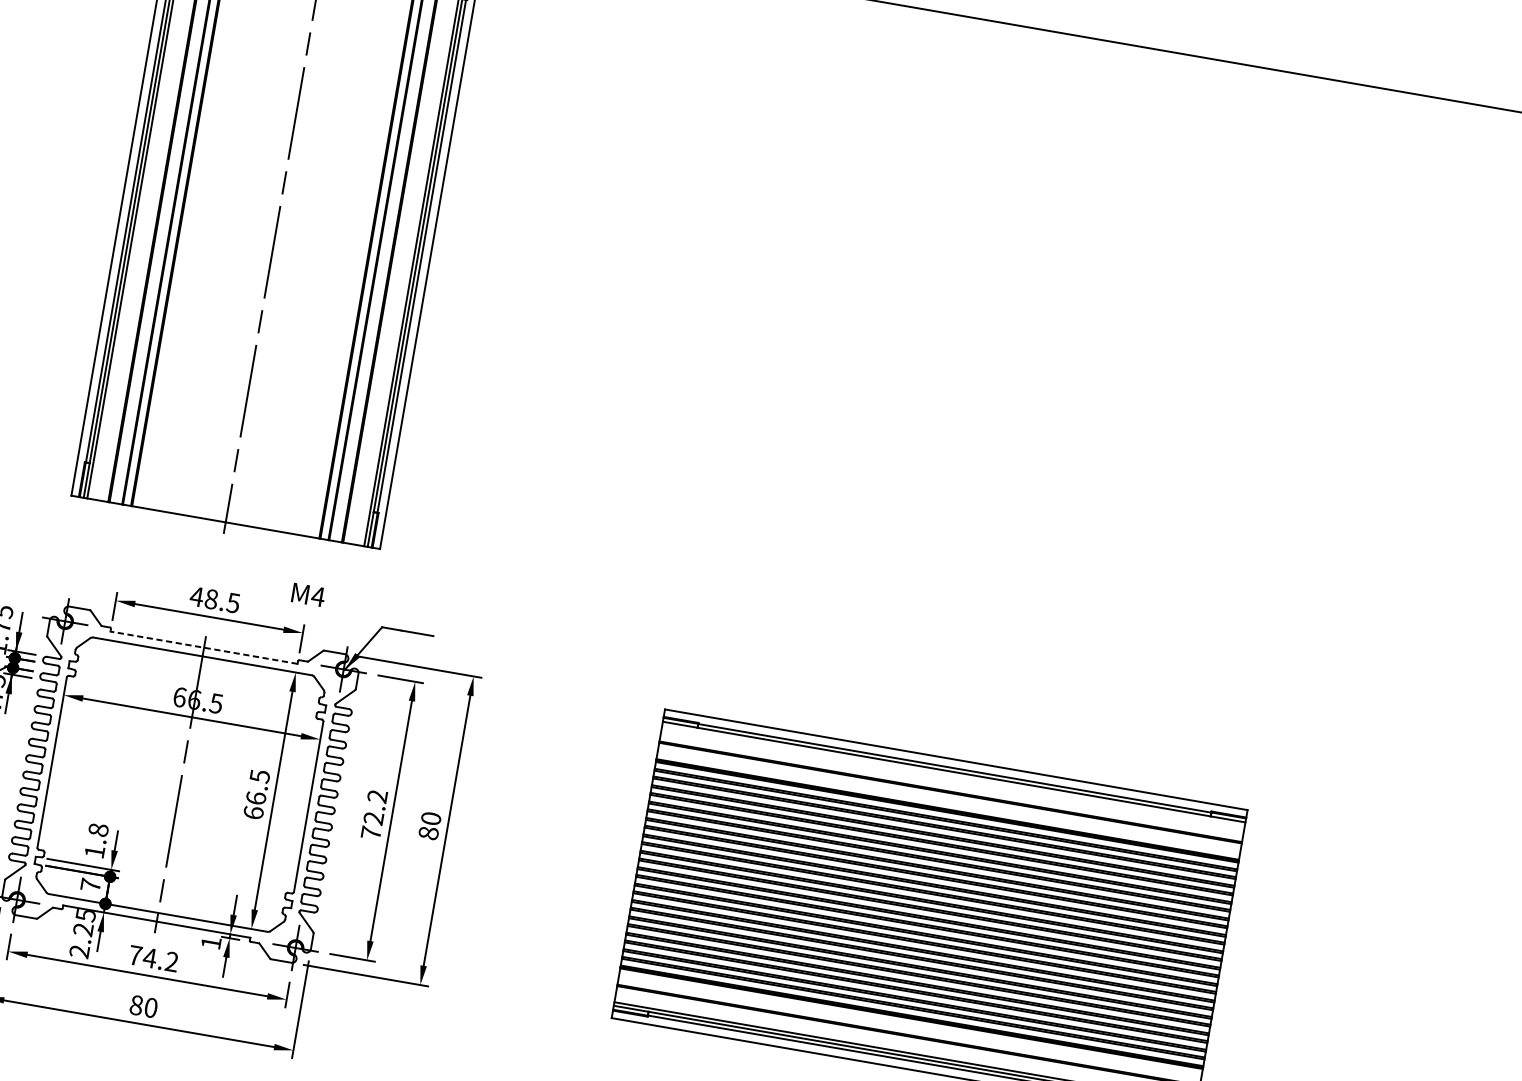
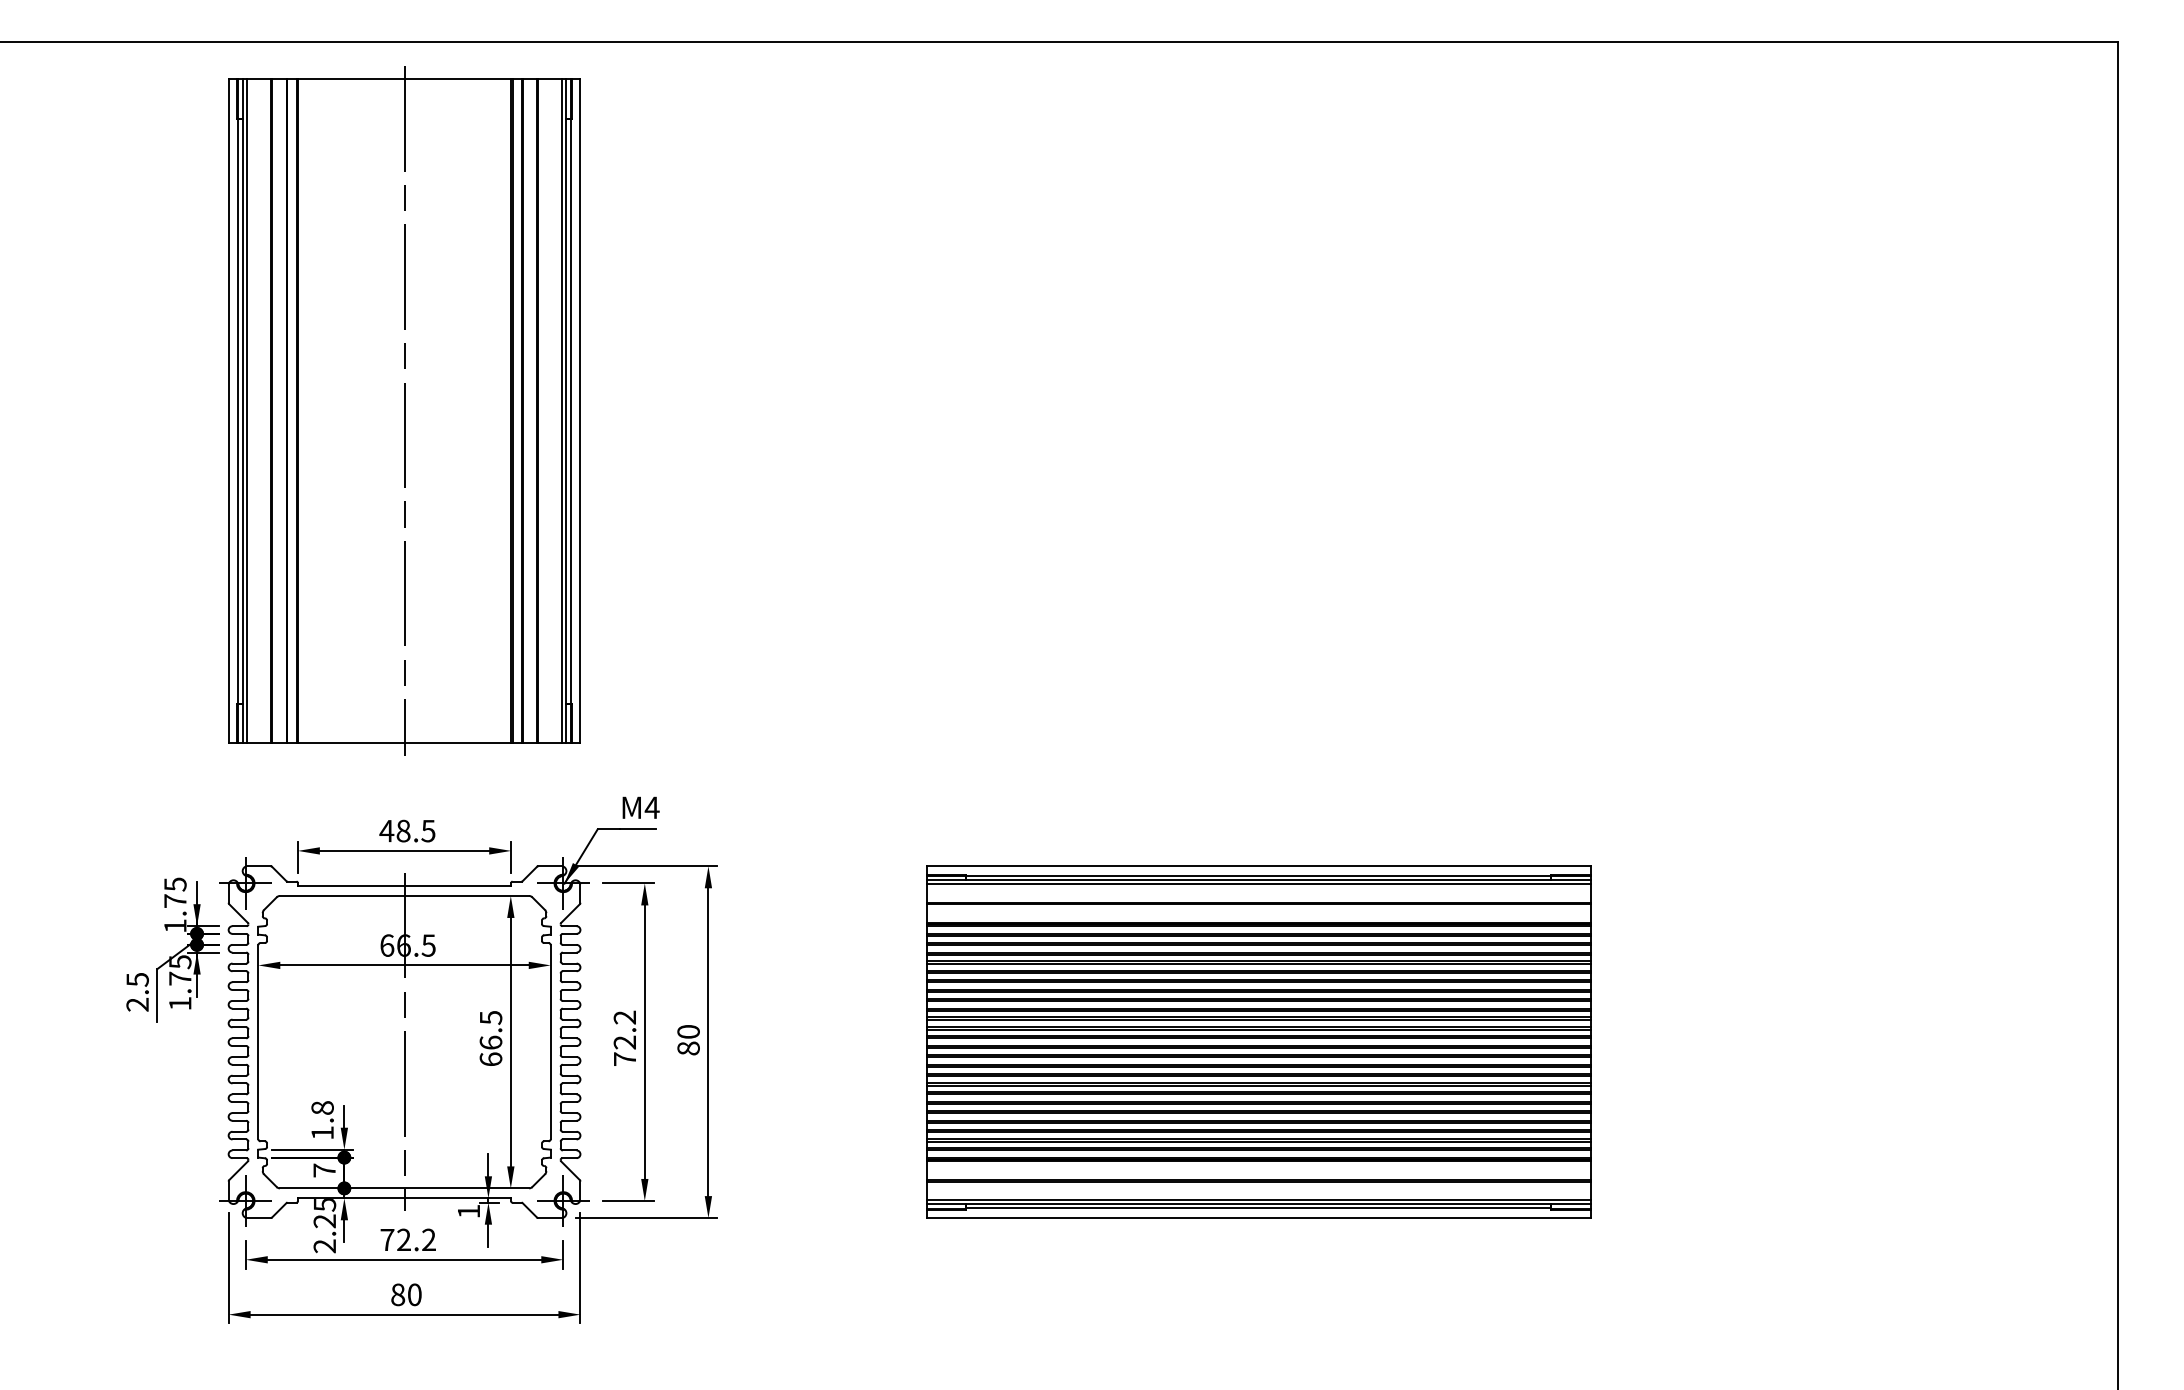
text: (308, 594) -> (640, 807), moved
line: (203, 648) -> (404, 886), dashed -> solid
line: (953, 775) -> (1258, 884), added
text: (149, 957) -> (403, 1239), 74.2 -> 72.2

